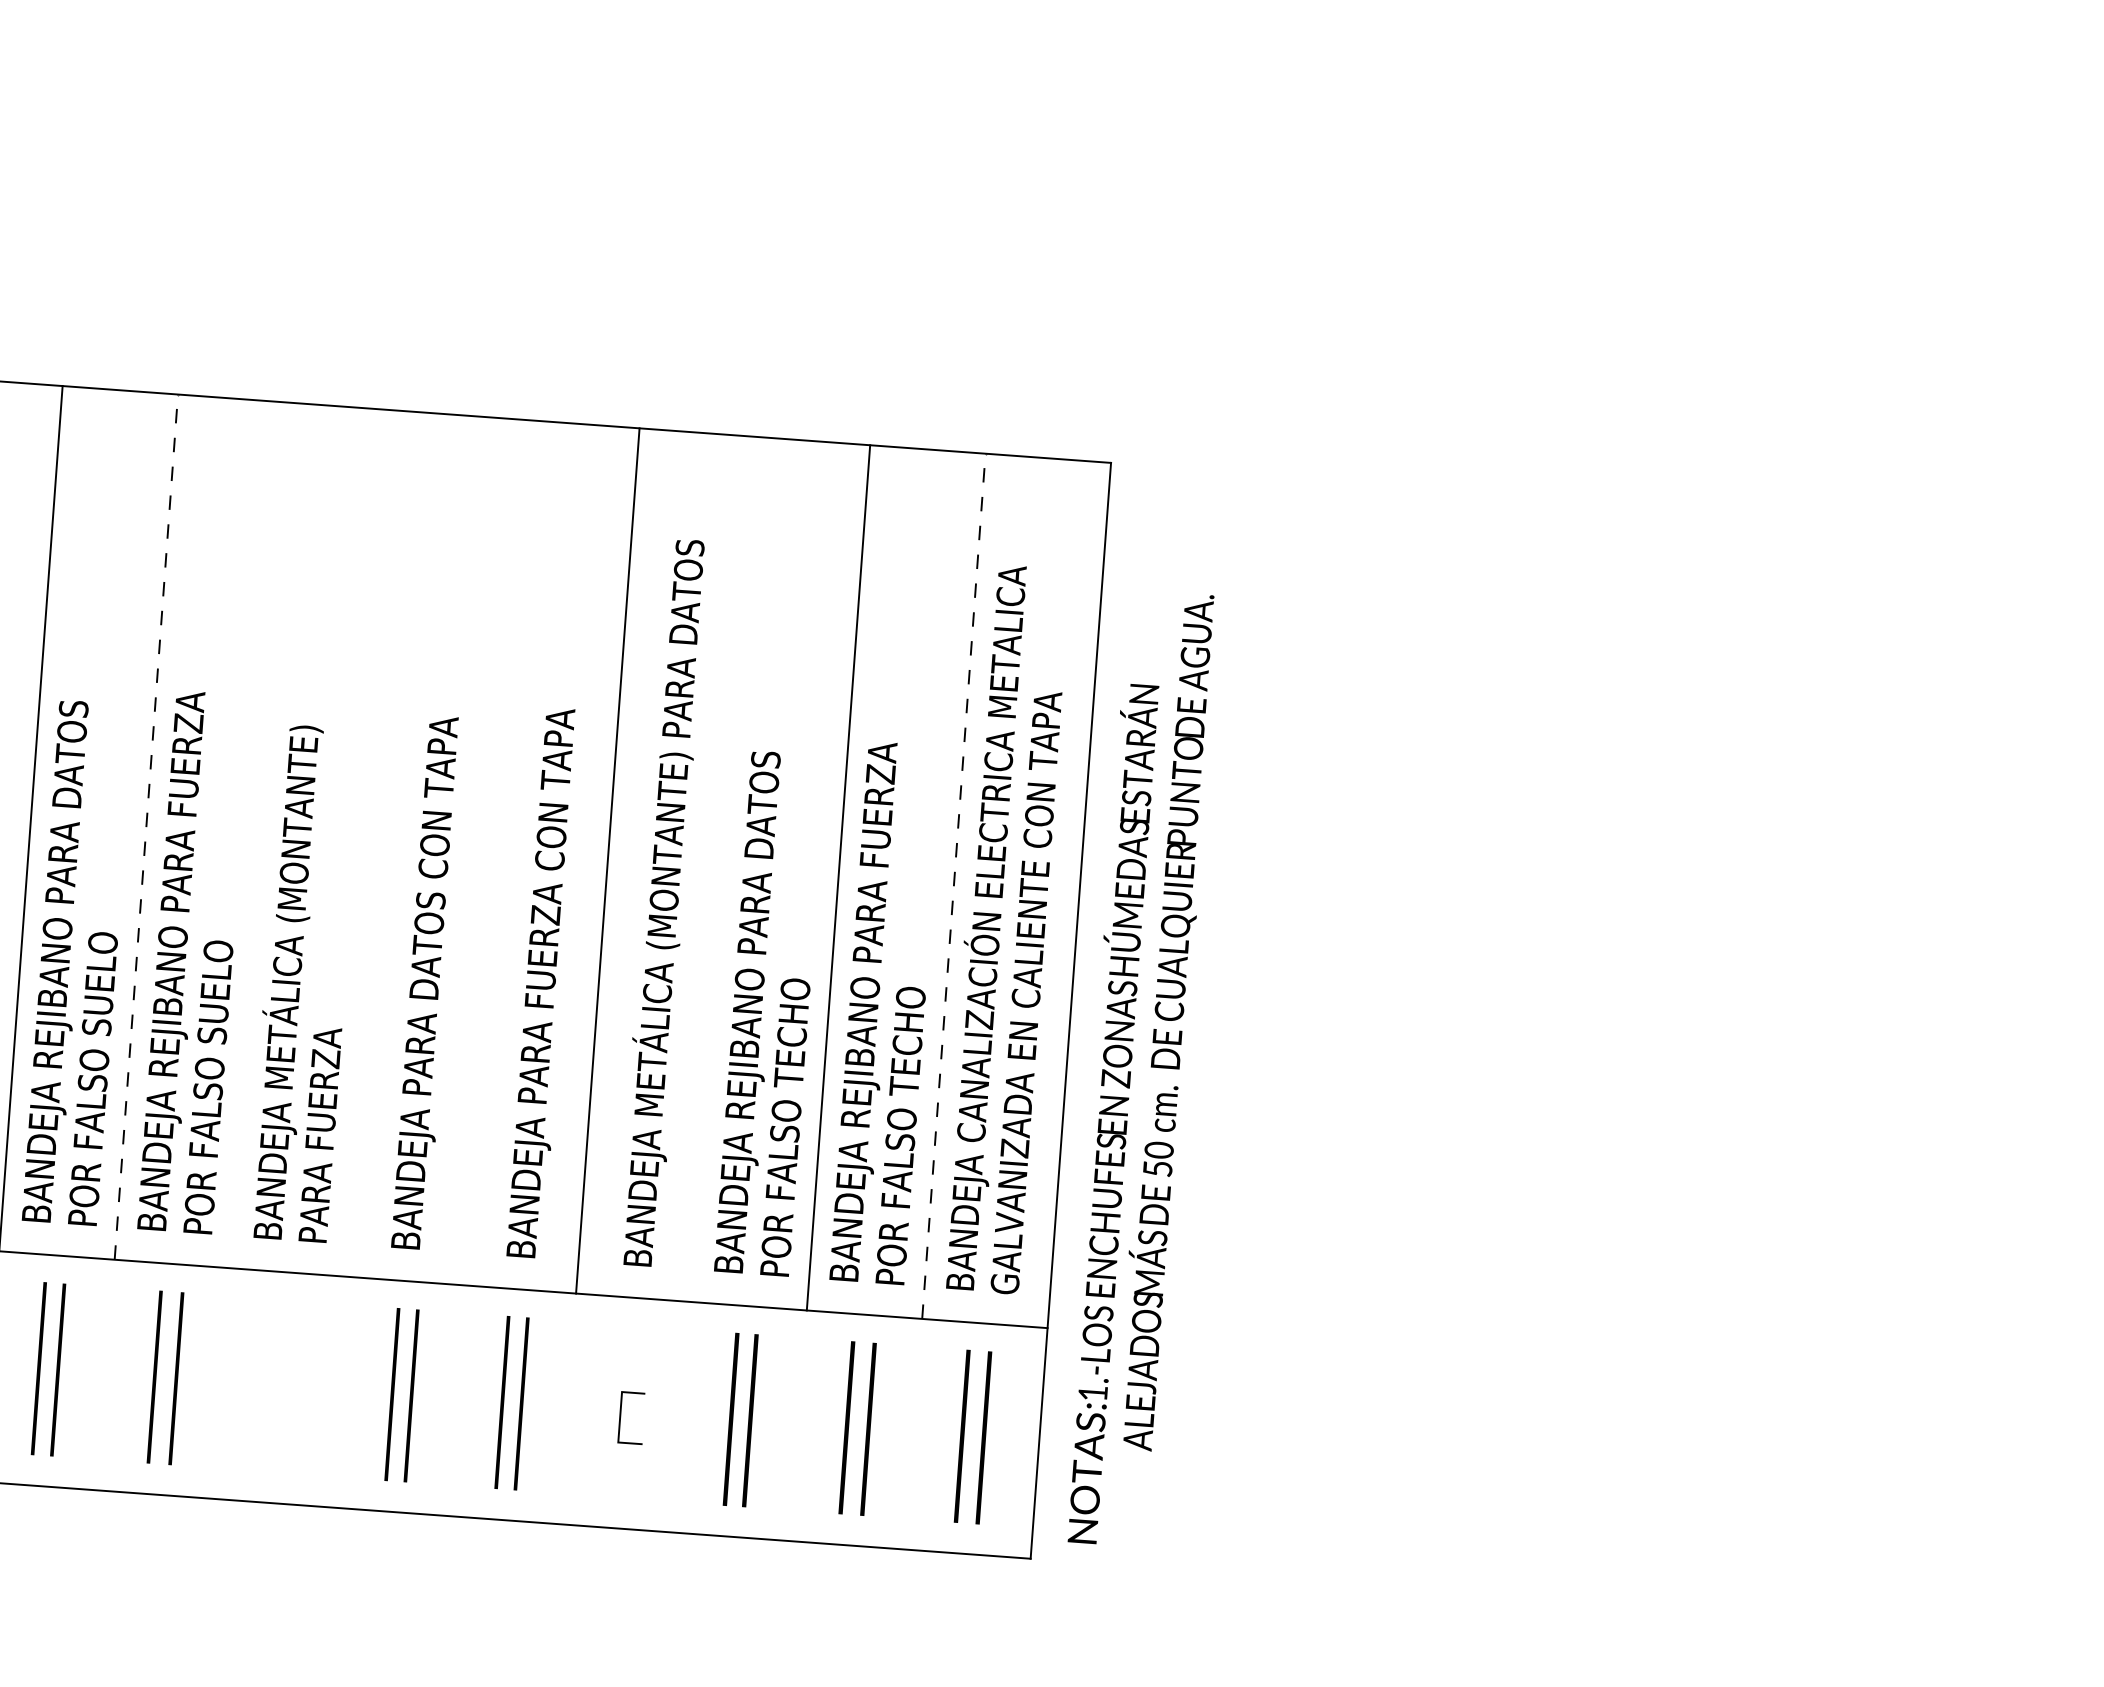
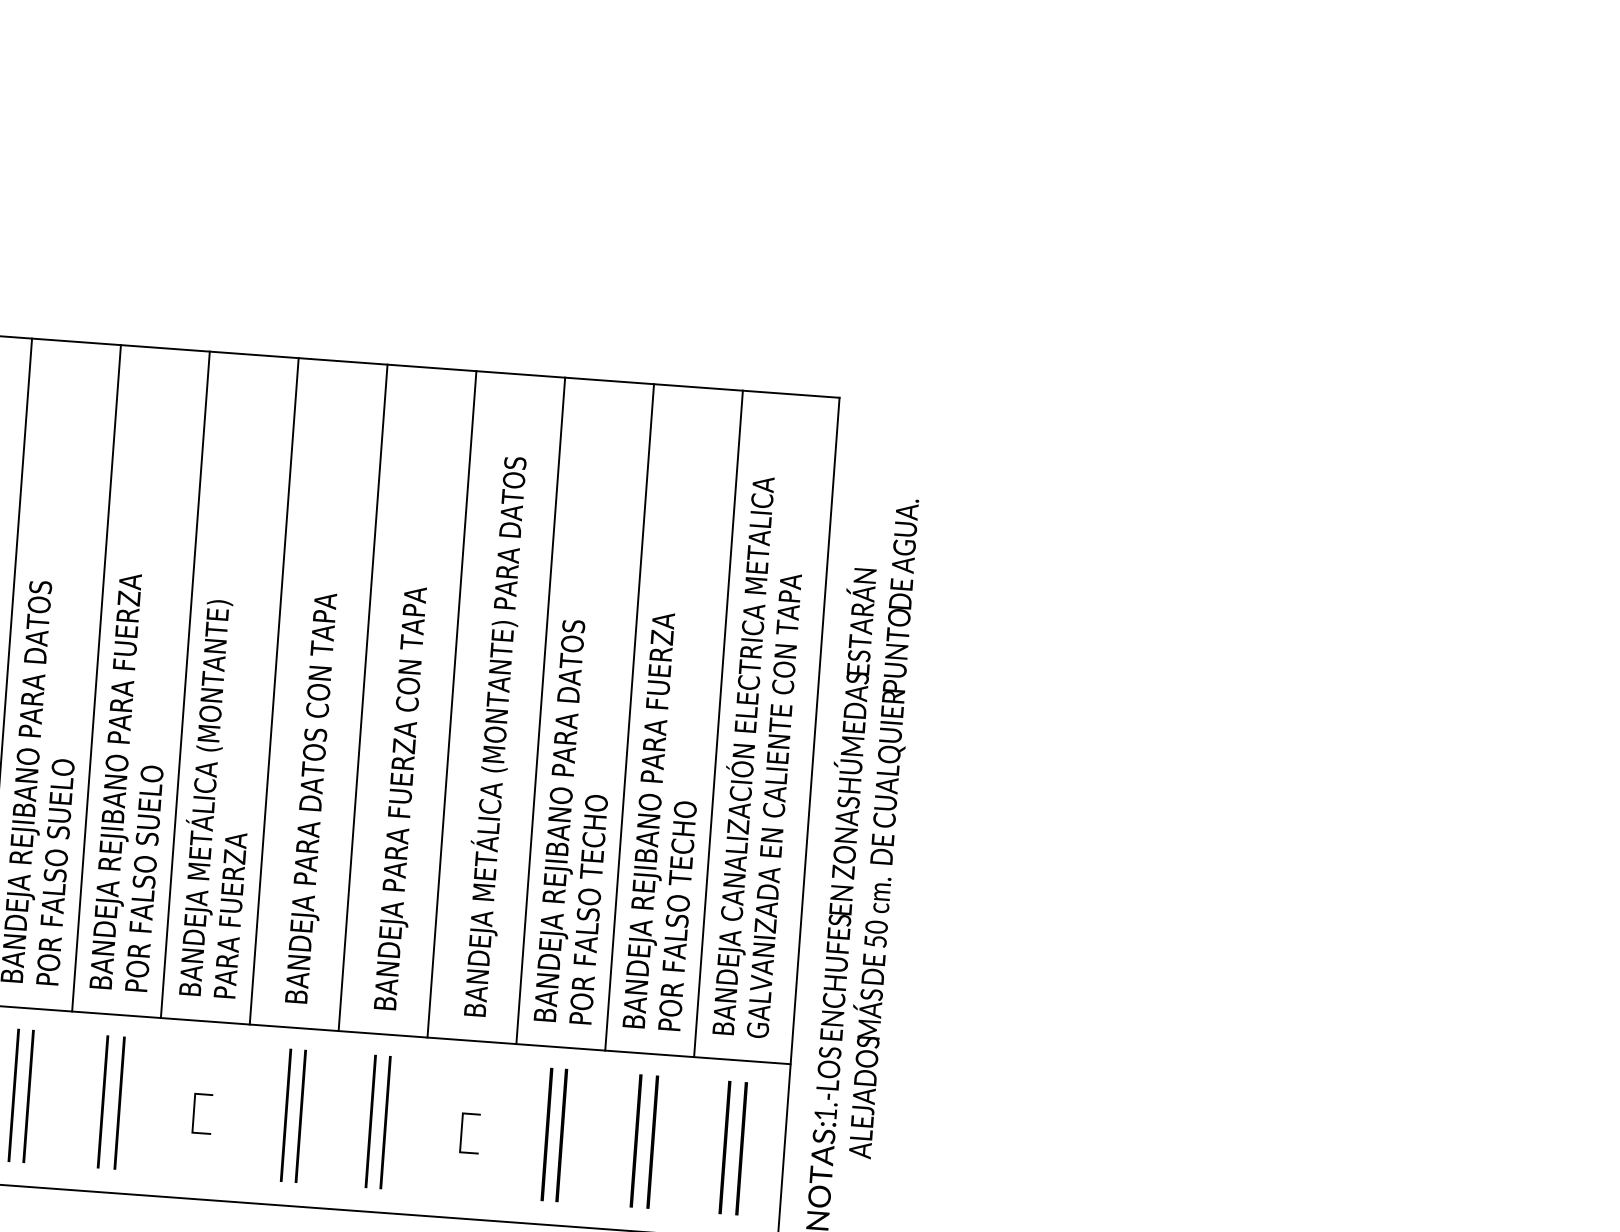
line: (146, 827) -> (96, 678), dashed -> solid
line: (261, 835) -> (185, 684), added
line: (376, 843) -> (273, 690), added
line: (492, 852) -> (363, 697), added
line: (722, 868) -> (540, 710), added
line: (953, 886) -> (718, 724), dashed -> solid
line: (273, 1392) -> (194, 1113), added

